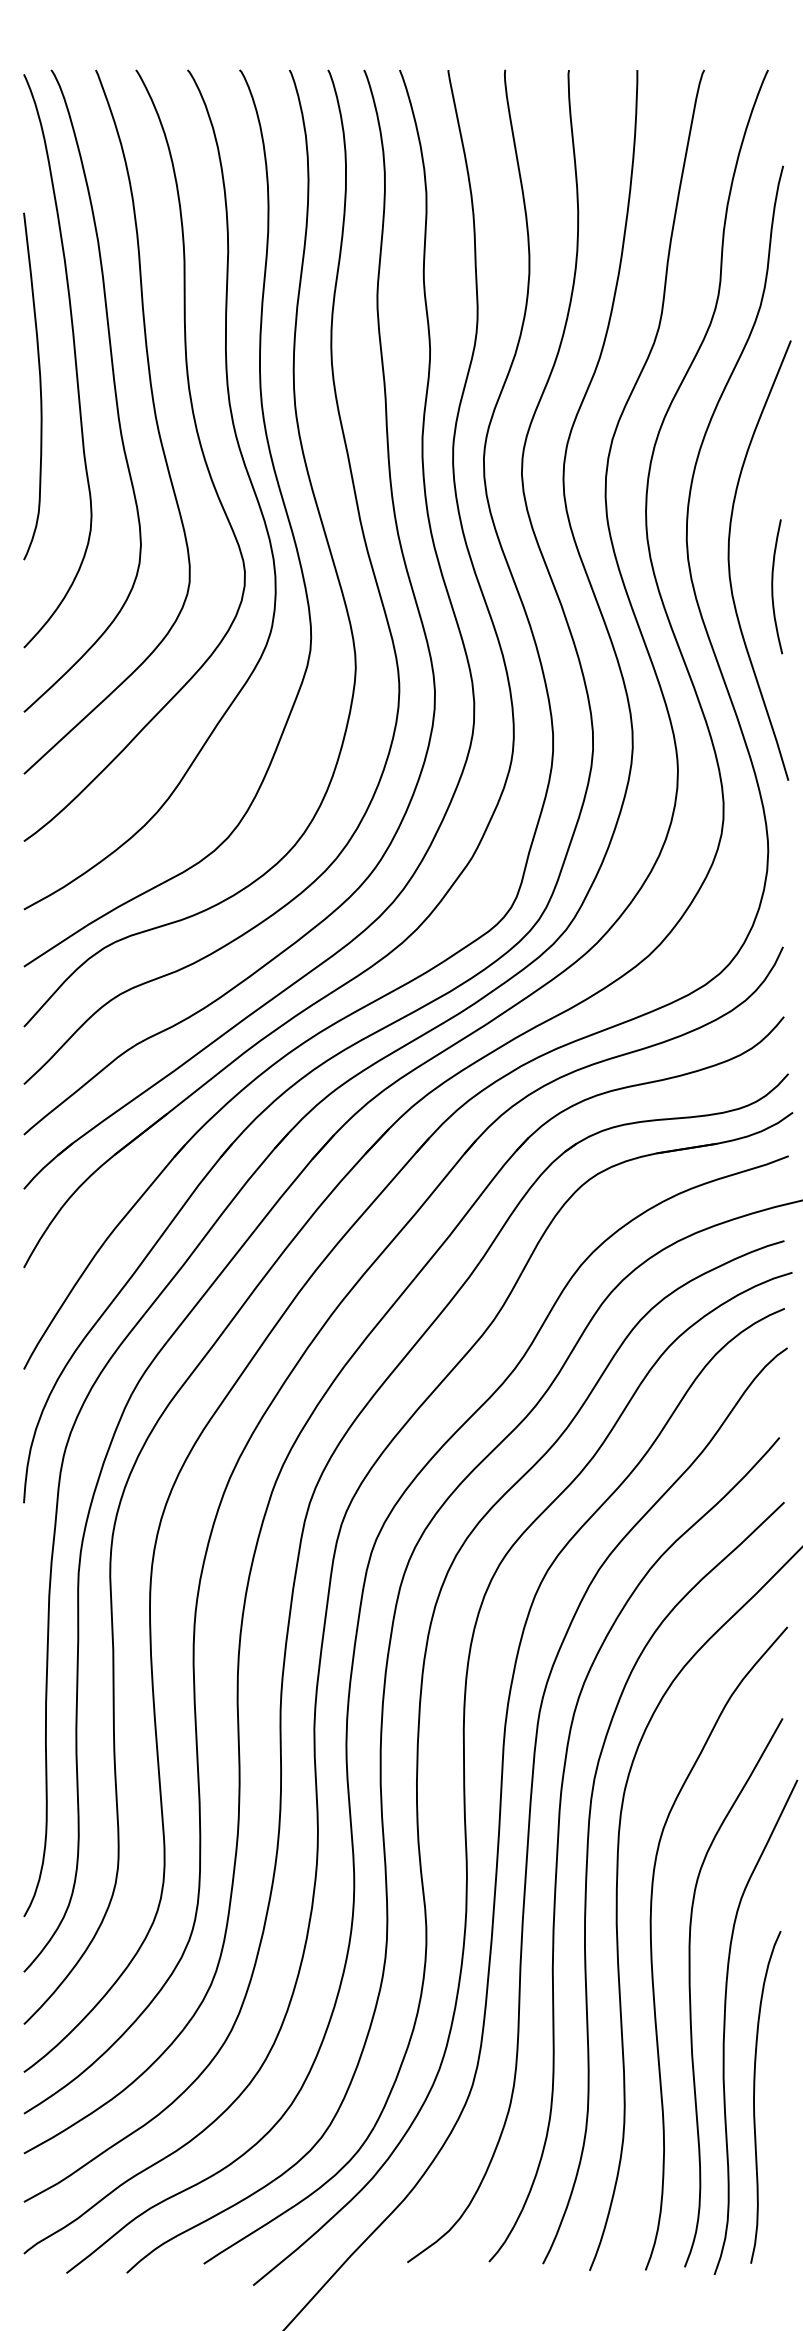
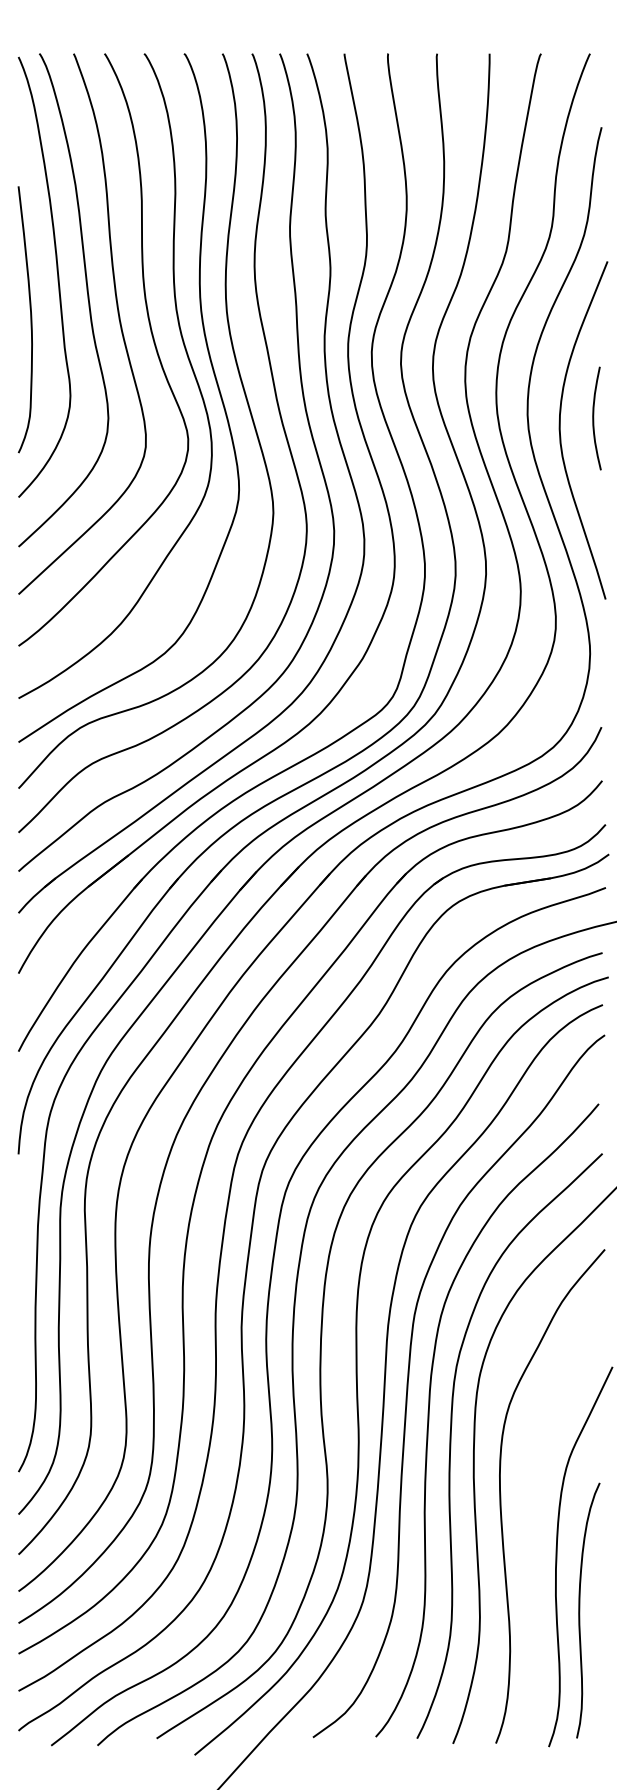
curve: (39, 386) -> (30, 319), moved
curve: (773, 586) -> (594, 418), moved
curve: (691, 2000) -> (531, 1536), removed

